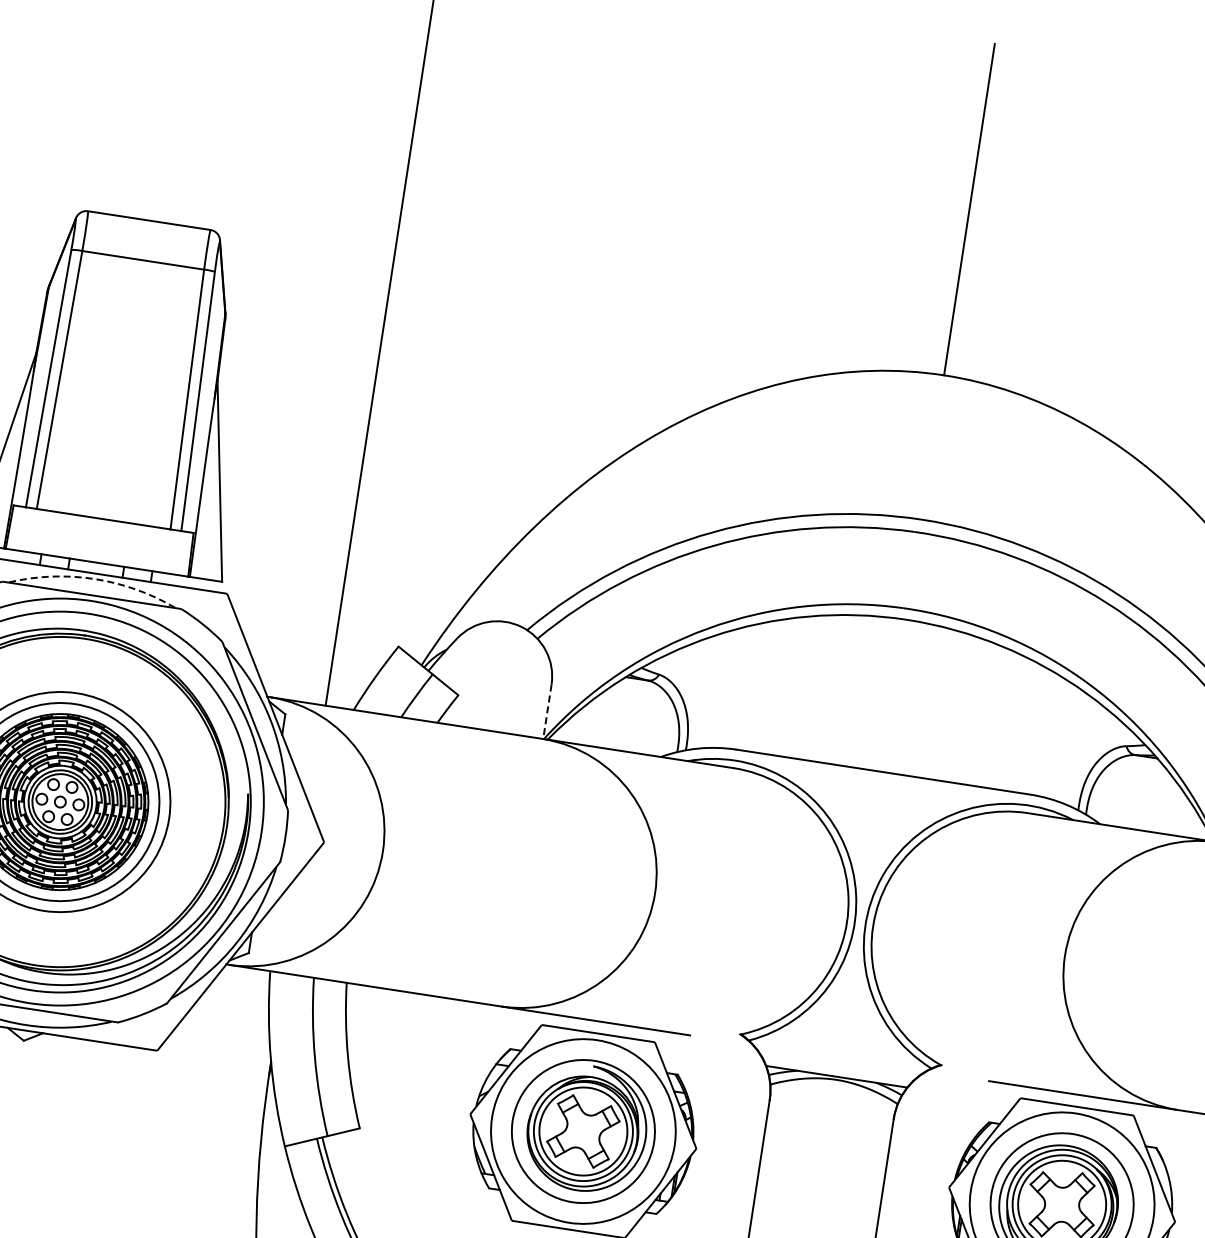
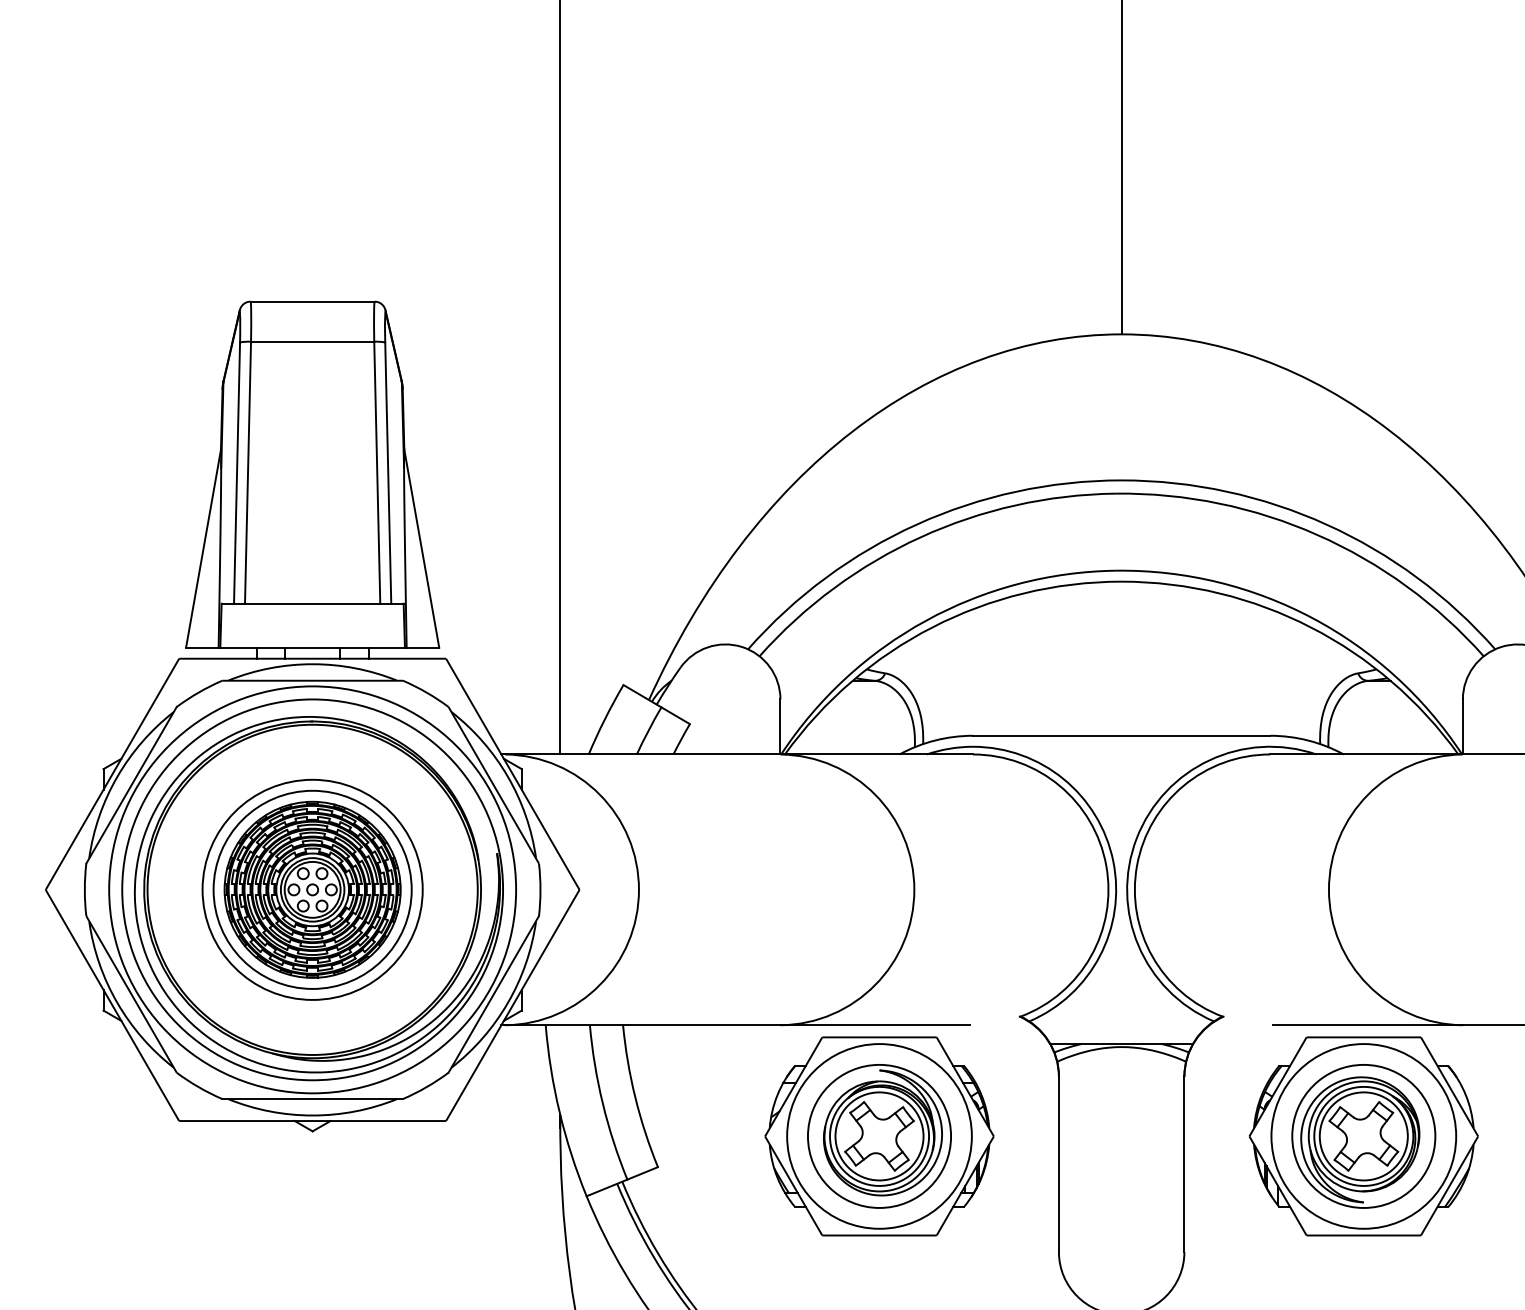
arc: (94, 579) -> (312, 664), dashed -> solid
line: (547, 711) -> (780, 726), dashed -> solid

